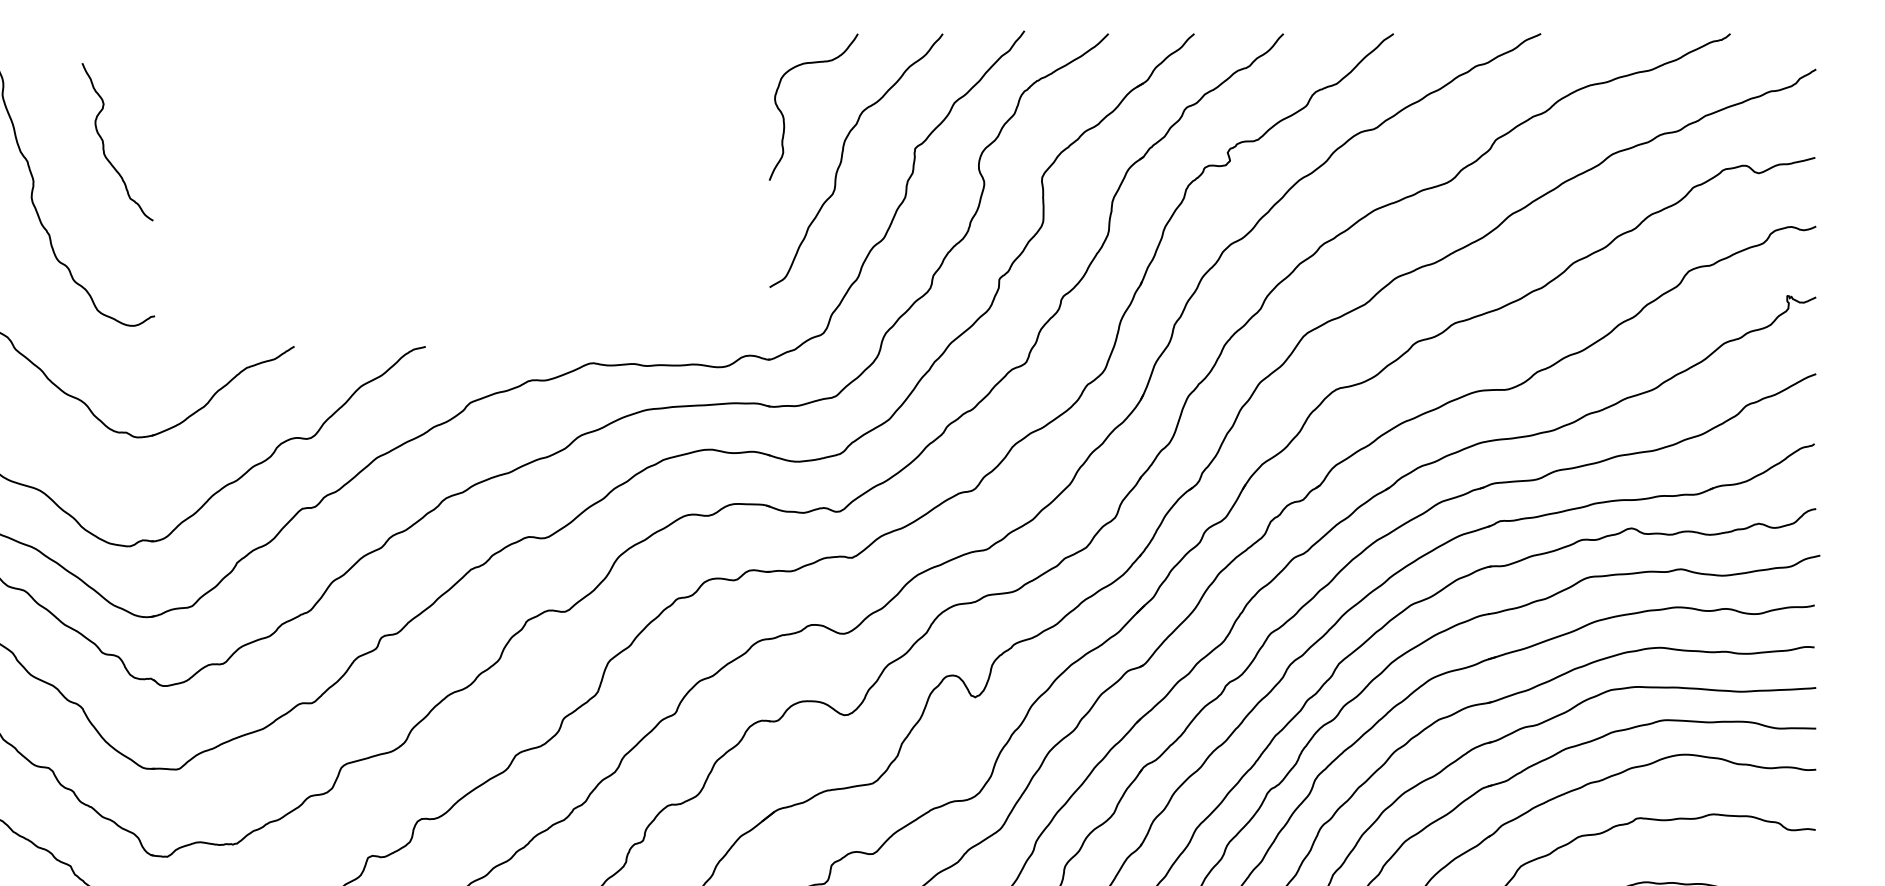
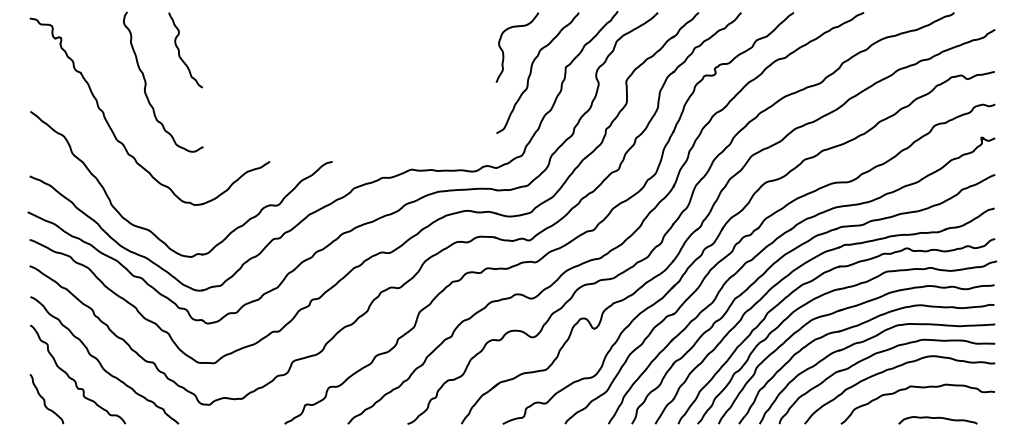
curve: (104, 142) -> (179, 50), moved

